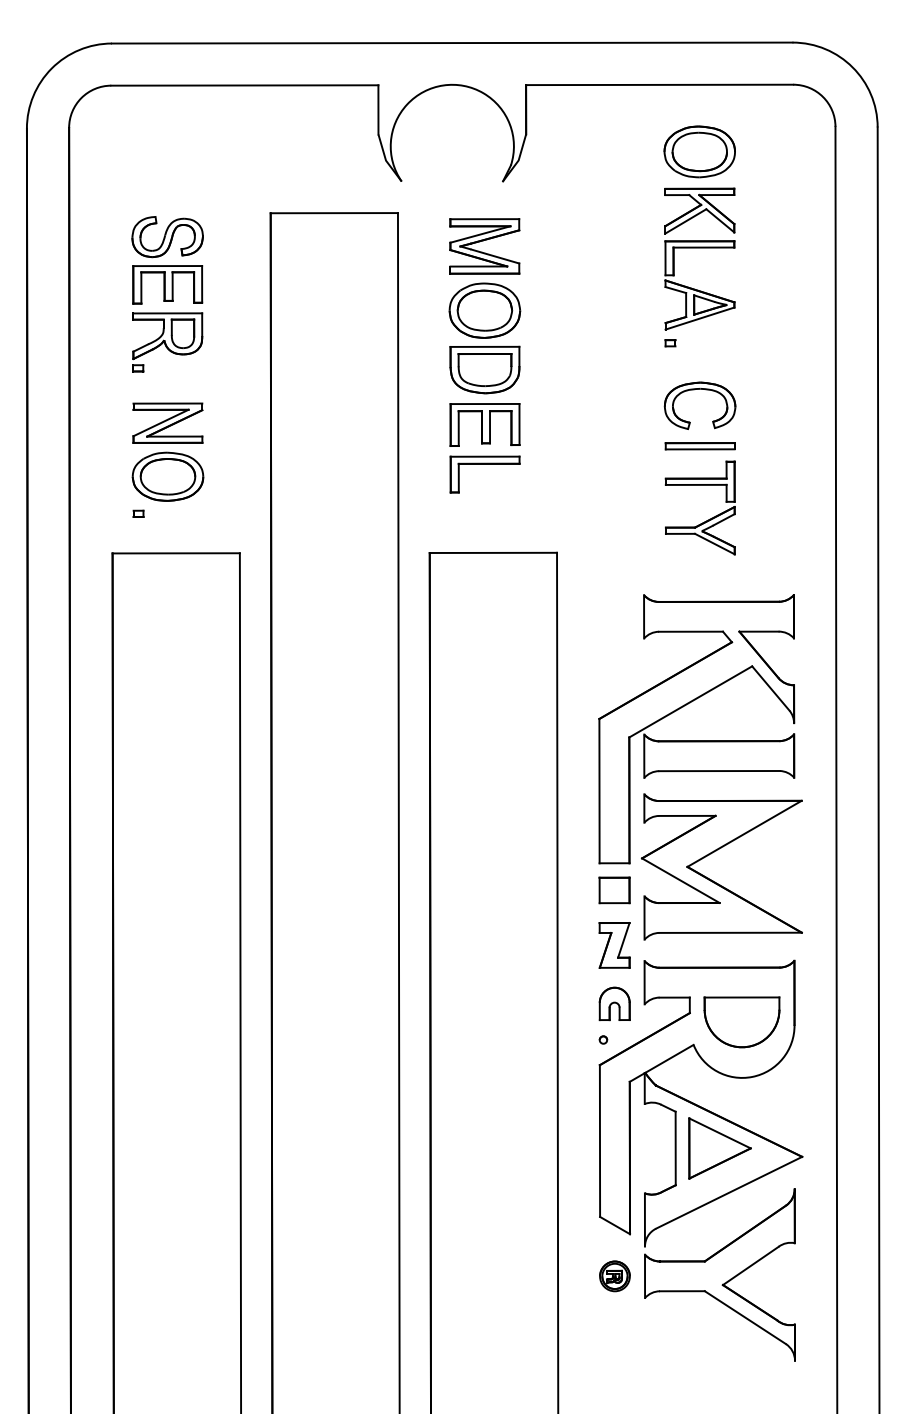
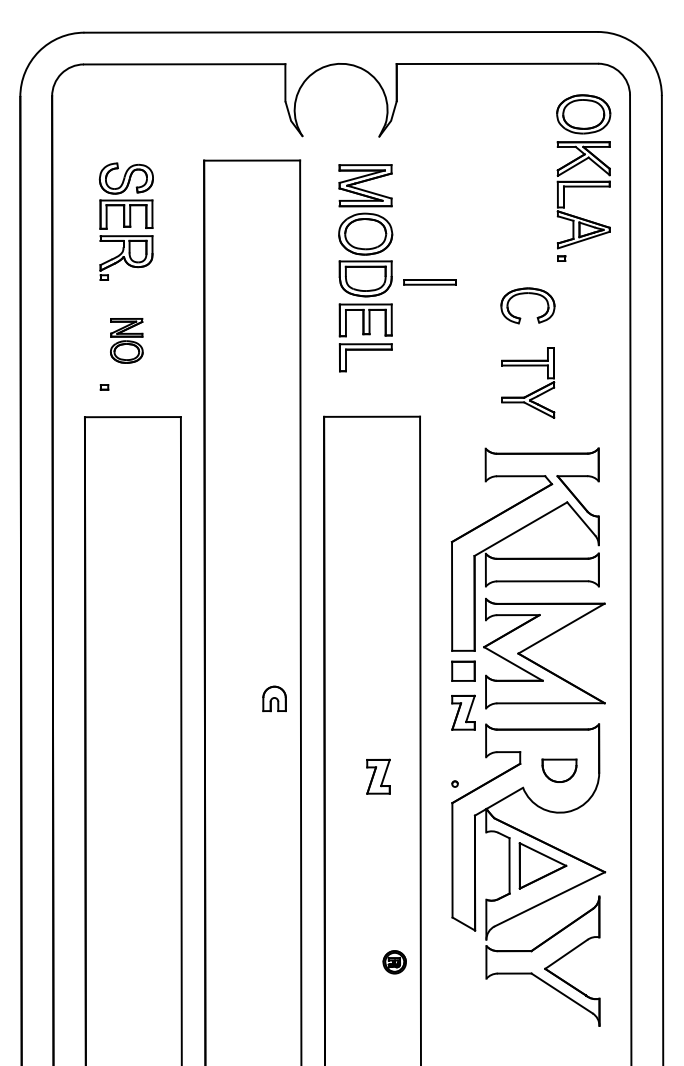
part: (699, 235) -> (583, 177), moved
part: (699, 446) -> (429, 282), moved
part: (167, 451) -> (126, 340), size x0.6
part: (614, 1003) -> (274, 698), moved
part: (741, 1021) -> (559, 770), size x0.6
part: (501, 1029) -> (378, 776), added
part: (614, 1276) -> (394, 962), moved

